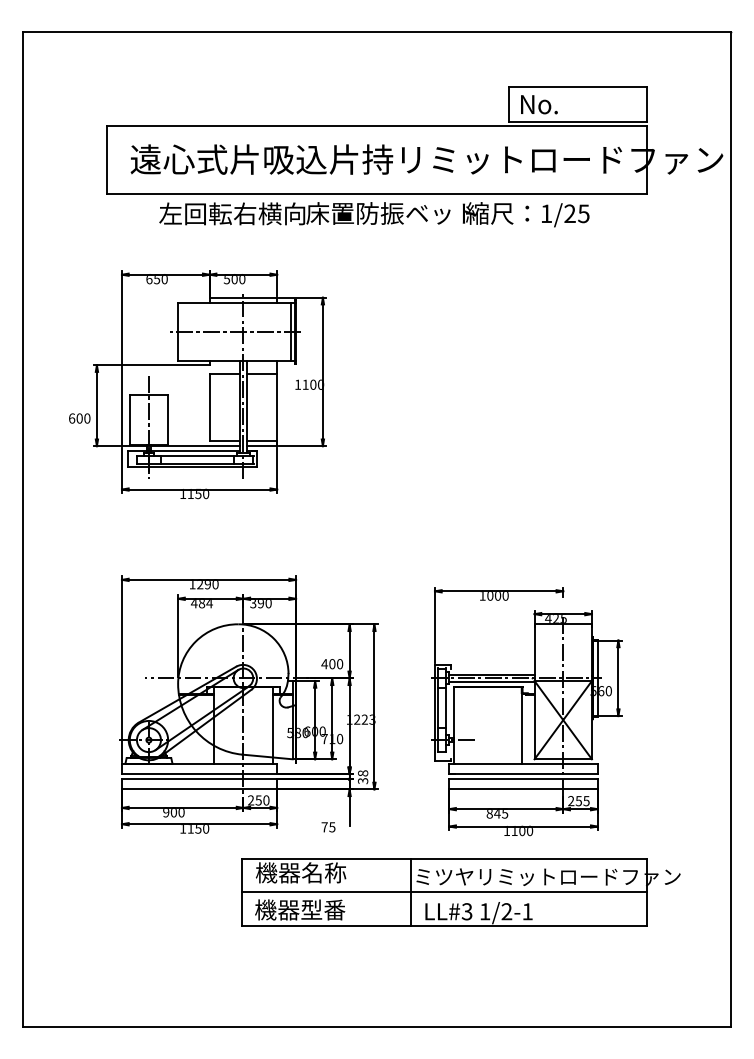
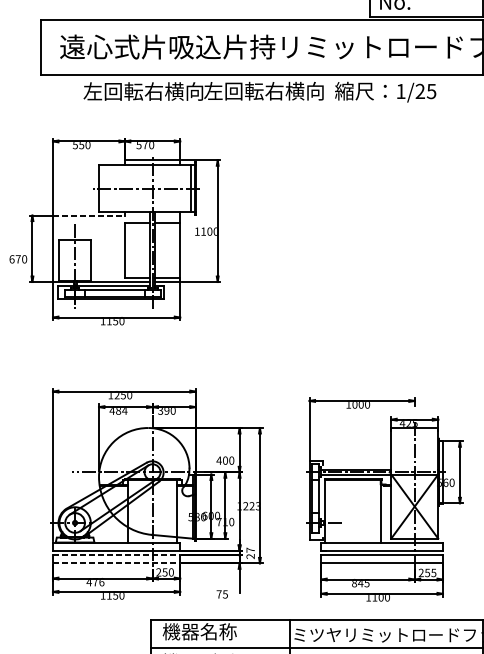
text: (390, 213) -> (273, 91), 床置防振ベット -> 左回転右横向
text: (149, 280) -> (75, 146), 650 -> 550
text: (234, 280) -> (145, 146), 500 -> 570
line: (165, 365) -> (88, 215), solid -> dashed
text: (79, 418) -> (18, 259), 600 -> 670
text: (207, 585) -> (123, 396), 1290 -> 1250
text: (363, 777) -> (250, 553), 38 -> 27
line: (199, 779) -> (116, 555), solid -> dashed
line: (199, 789) -> (116, 563), solid -> dashed
text: (173, 813) -> (95, 583), 900 -> 476

